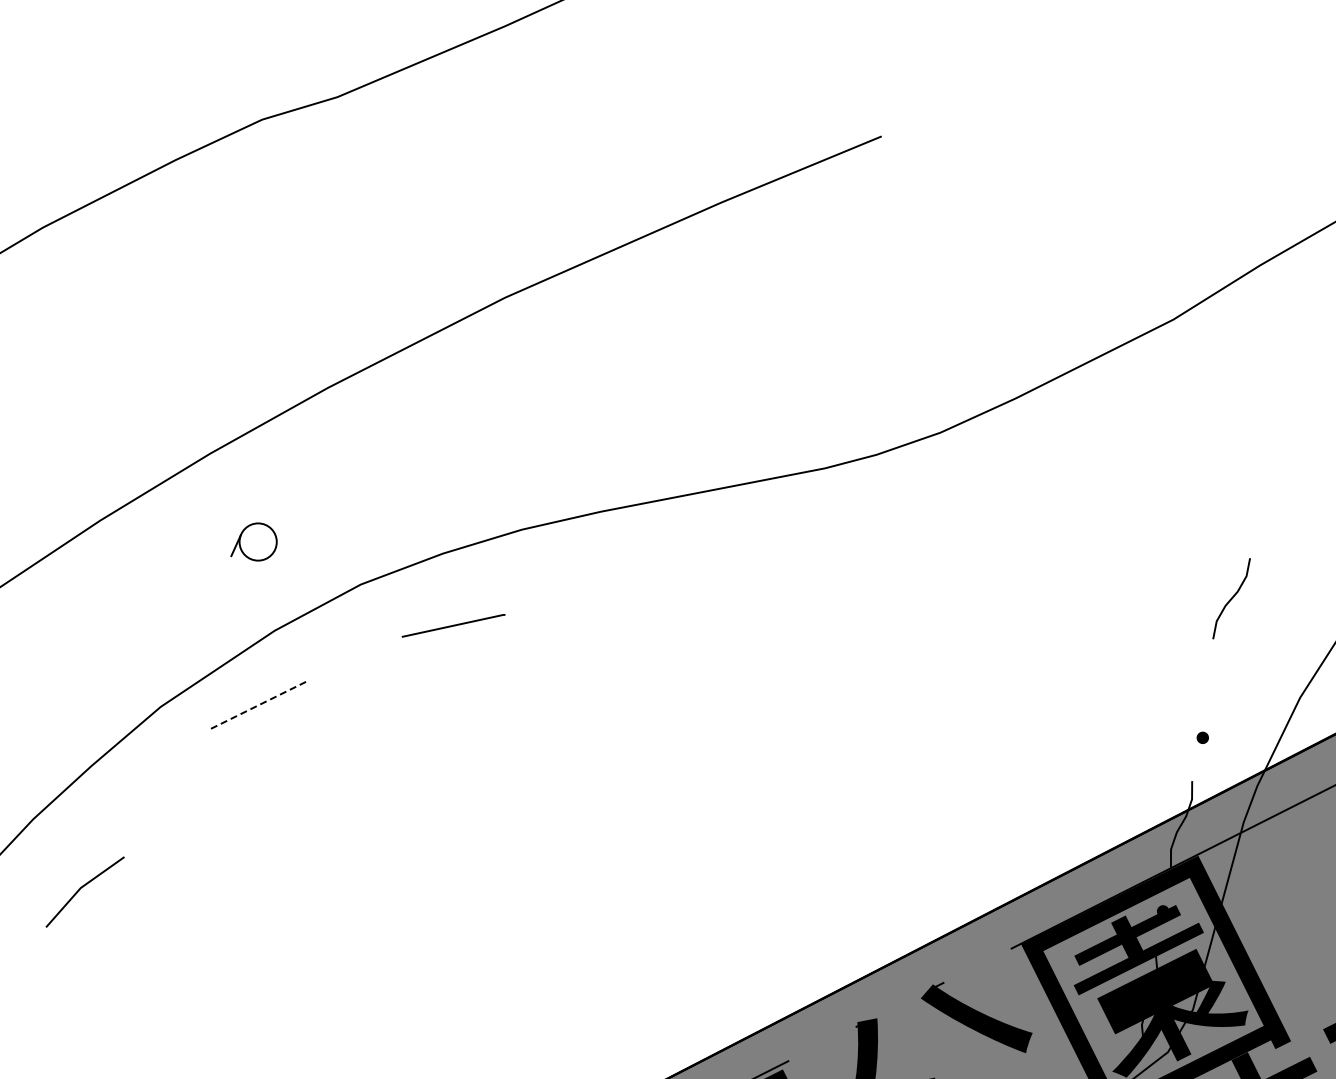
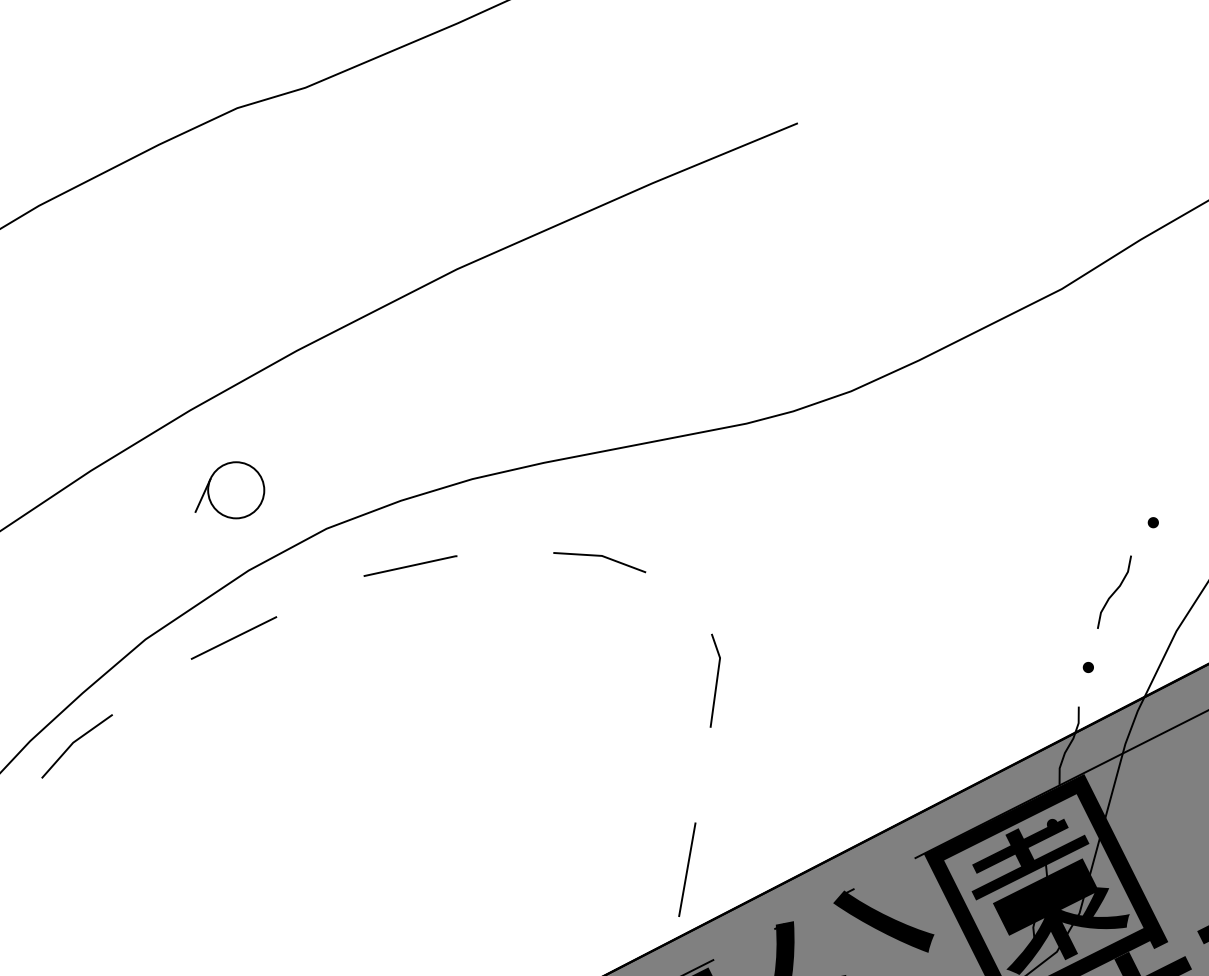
part: (253, 541) -> (229, 489), size x1.67
fill: (1274, 577) -> (1153, 522), added
curve: (1231, 598) -> (1114, 592), moved
line: (662, 615) -> (599, 556), added
line: (258, 705) -> (233, 638), dashed -> solid
line: (791, 752) -> (716, 680), added
line: (83, 887) -> (75, 742), moved
line: (759, 961) -> (687, 869), added

